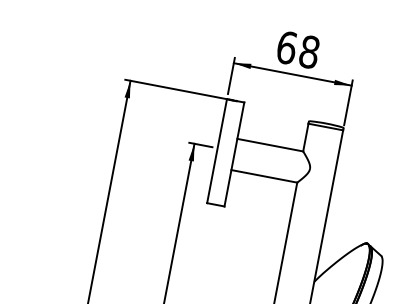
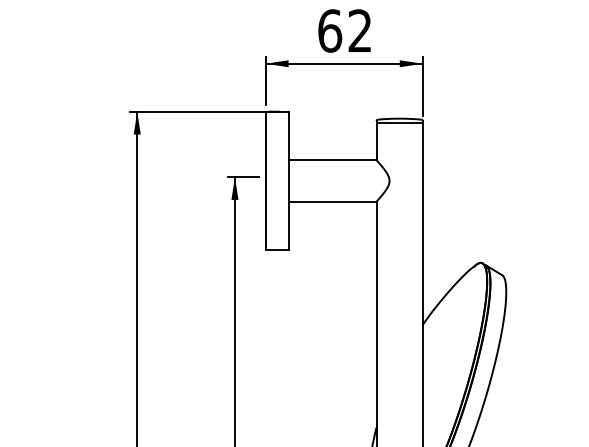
text: (309, 51) -> (360, 30), 68 -> 62

